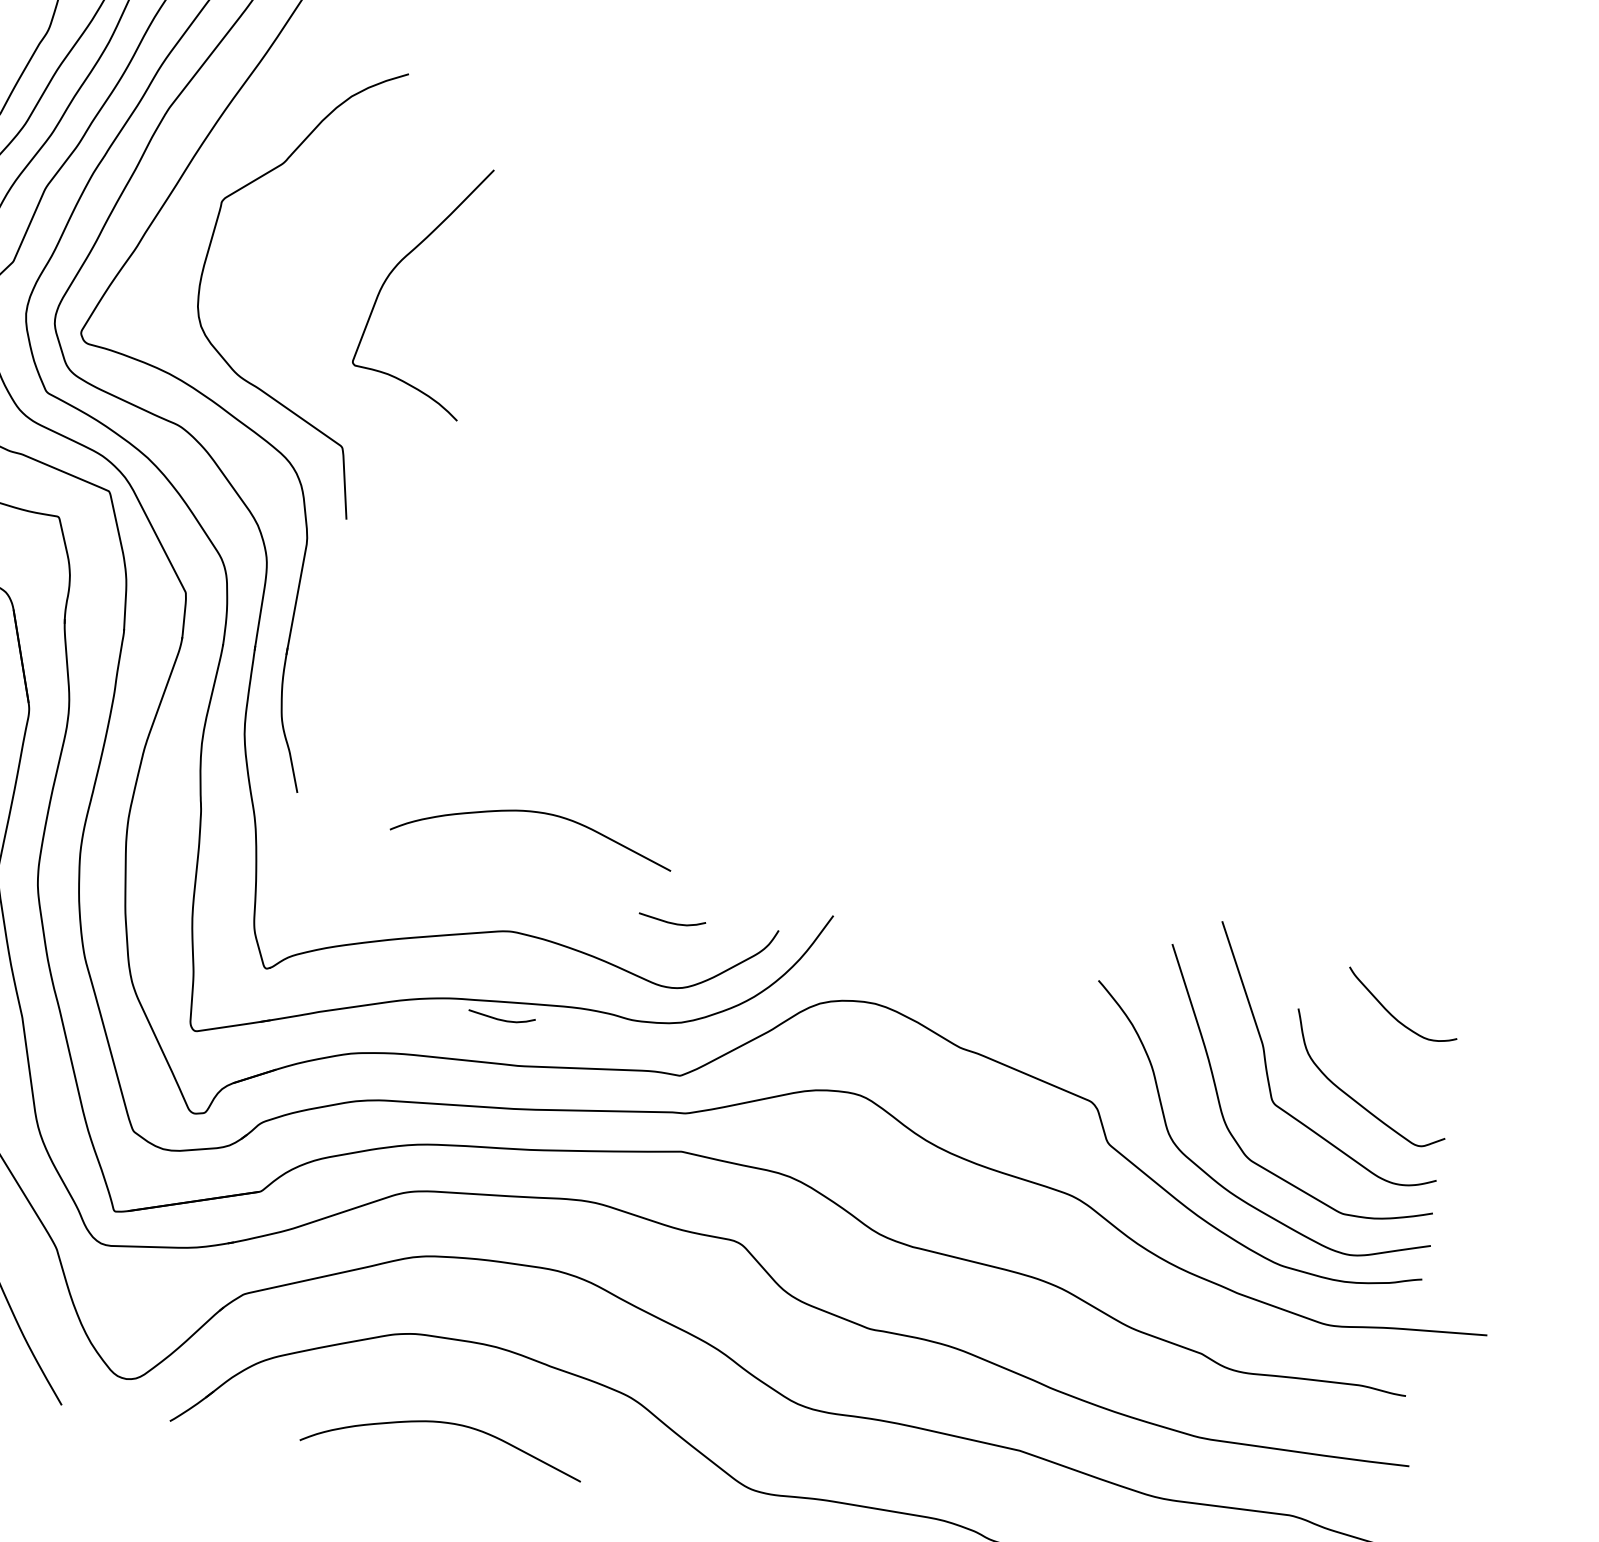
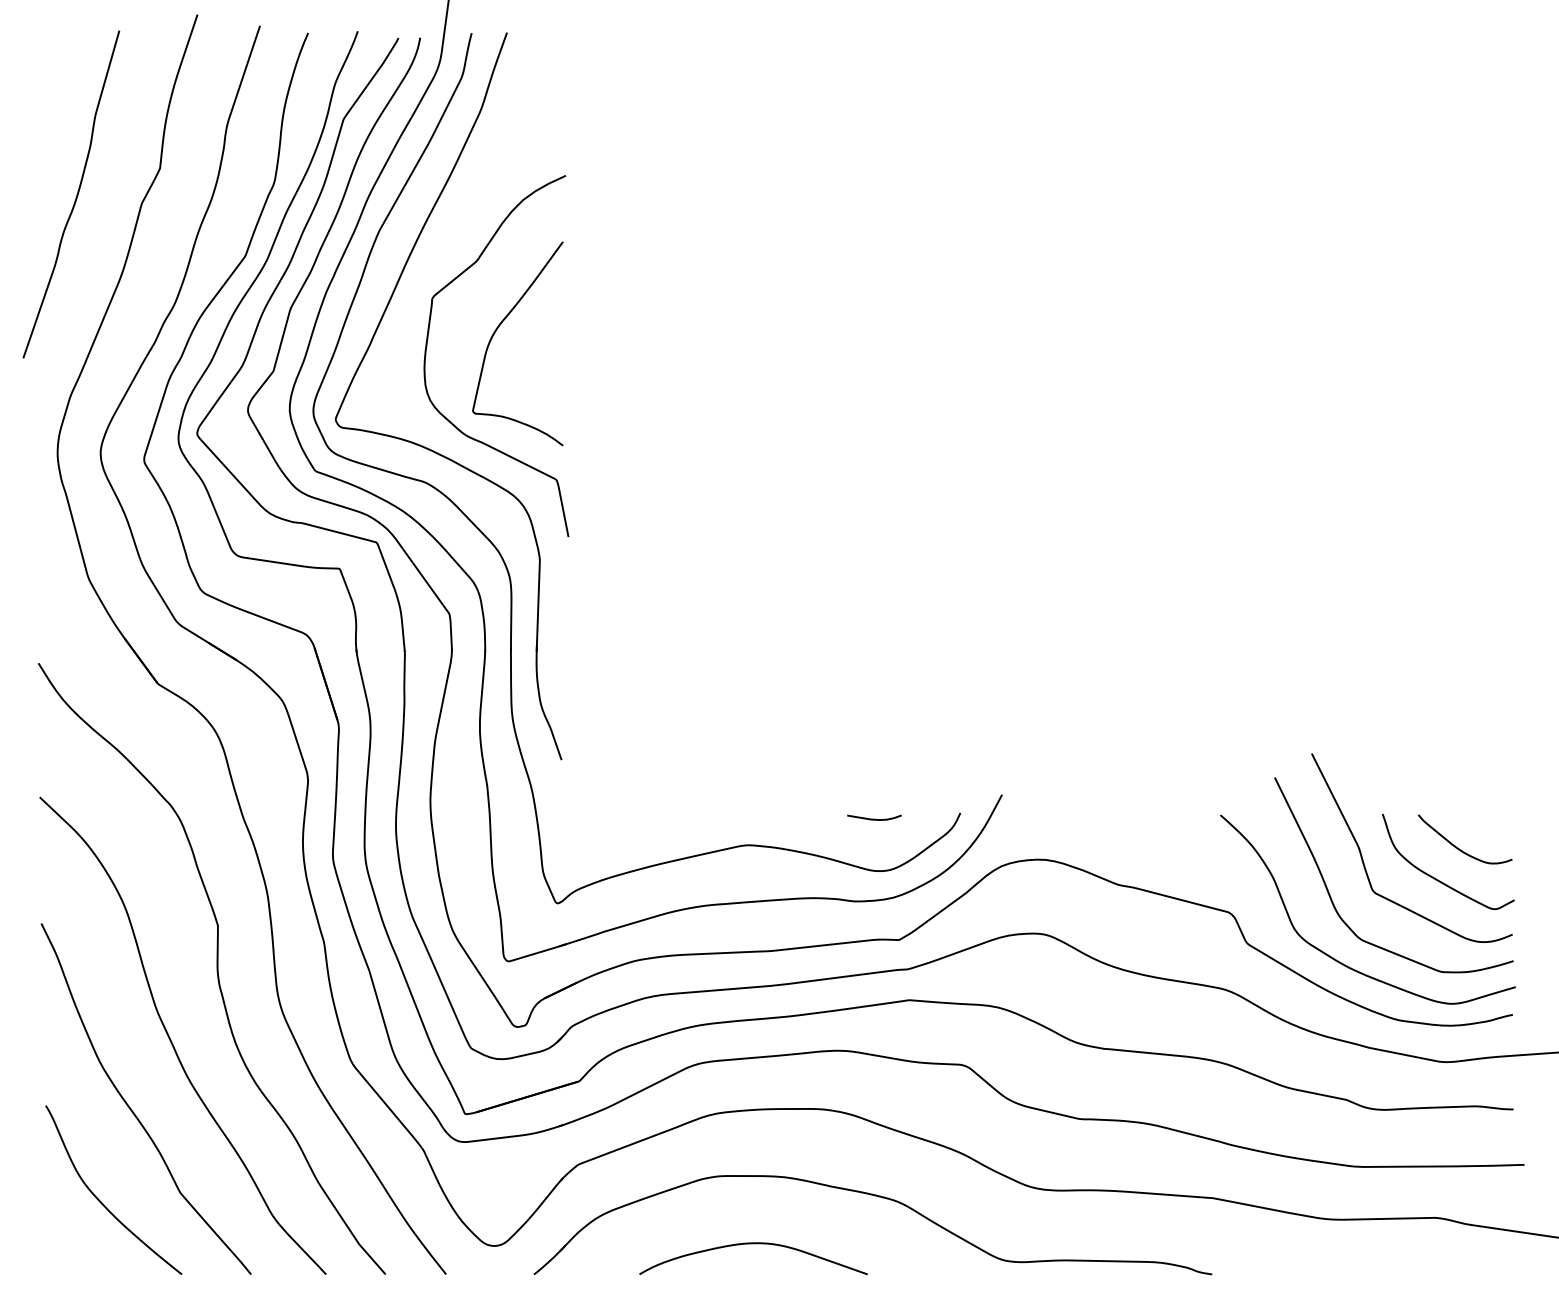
curve: (394, 270) -> (495, 333), moved
curve: (535, 813) -> (753, 748), removed
curve: (1393, 1014) -> (1458, 847), moved
curve: (501, 1018) -> (750, 915), removed

